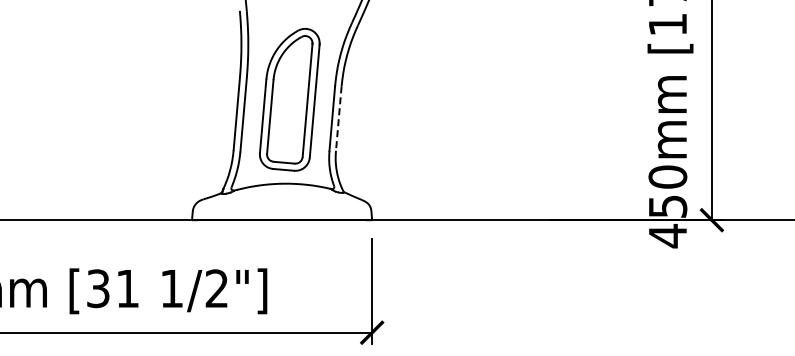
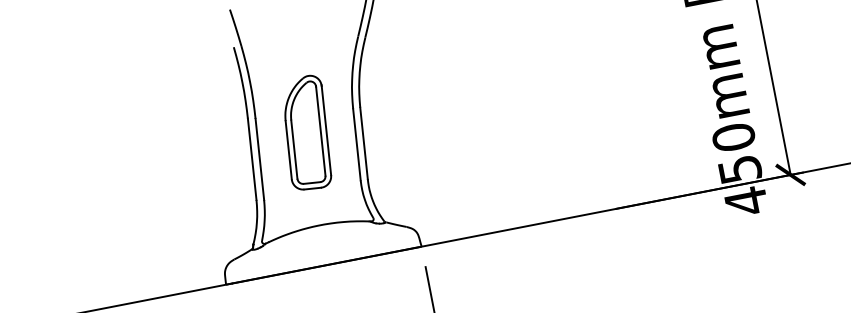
part: (289, 99) -> (306, 133), size x0.71
line: (338, 119) -> (363, 144), dashed -> solid

